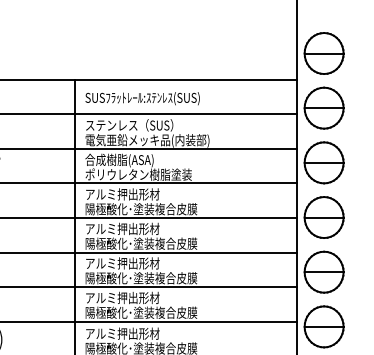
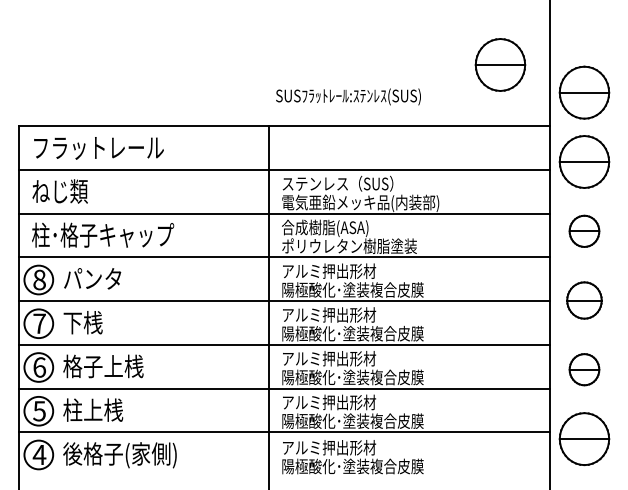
part: (257, 31) -> (500, 64), added
text: (142, 98) -> (348, 96), moved
part: (324, 163) -> (584, 231), size x0.6
part: (324, 217) -> (584, 300), size x0.7
part: (324, 271) -> (584, 369), size x0.6

